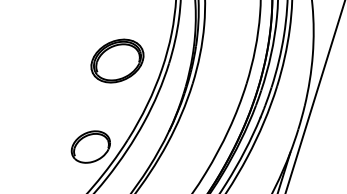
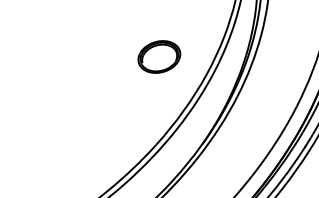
part: (117, 60) -> (159, 56), size x0.7
part: (90, 146) -> (113, 145), removed

